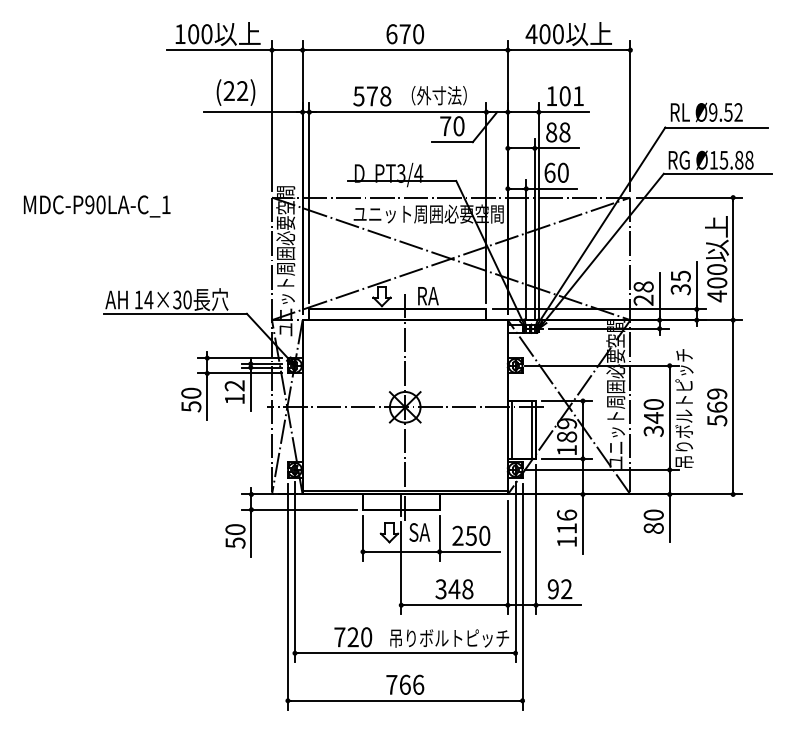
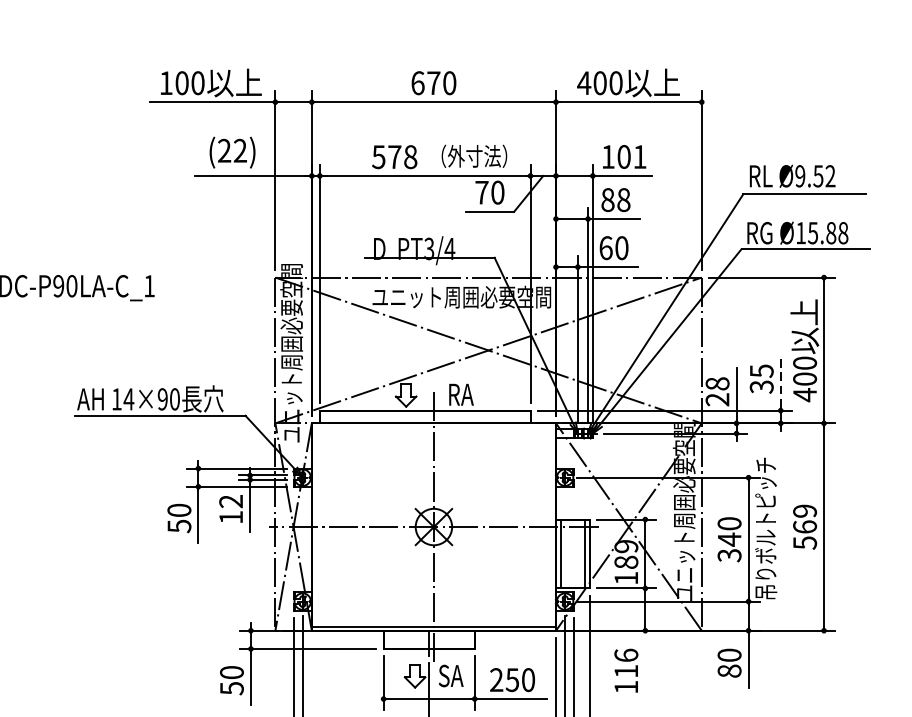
line: (696, 284) -> (780, 380), solid -> dashed
text: (177, 299) -> (162, 398), 14×30 -> 14×90
line: (582, 523) -> (644, 665), removed

